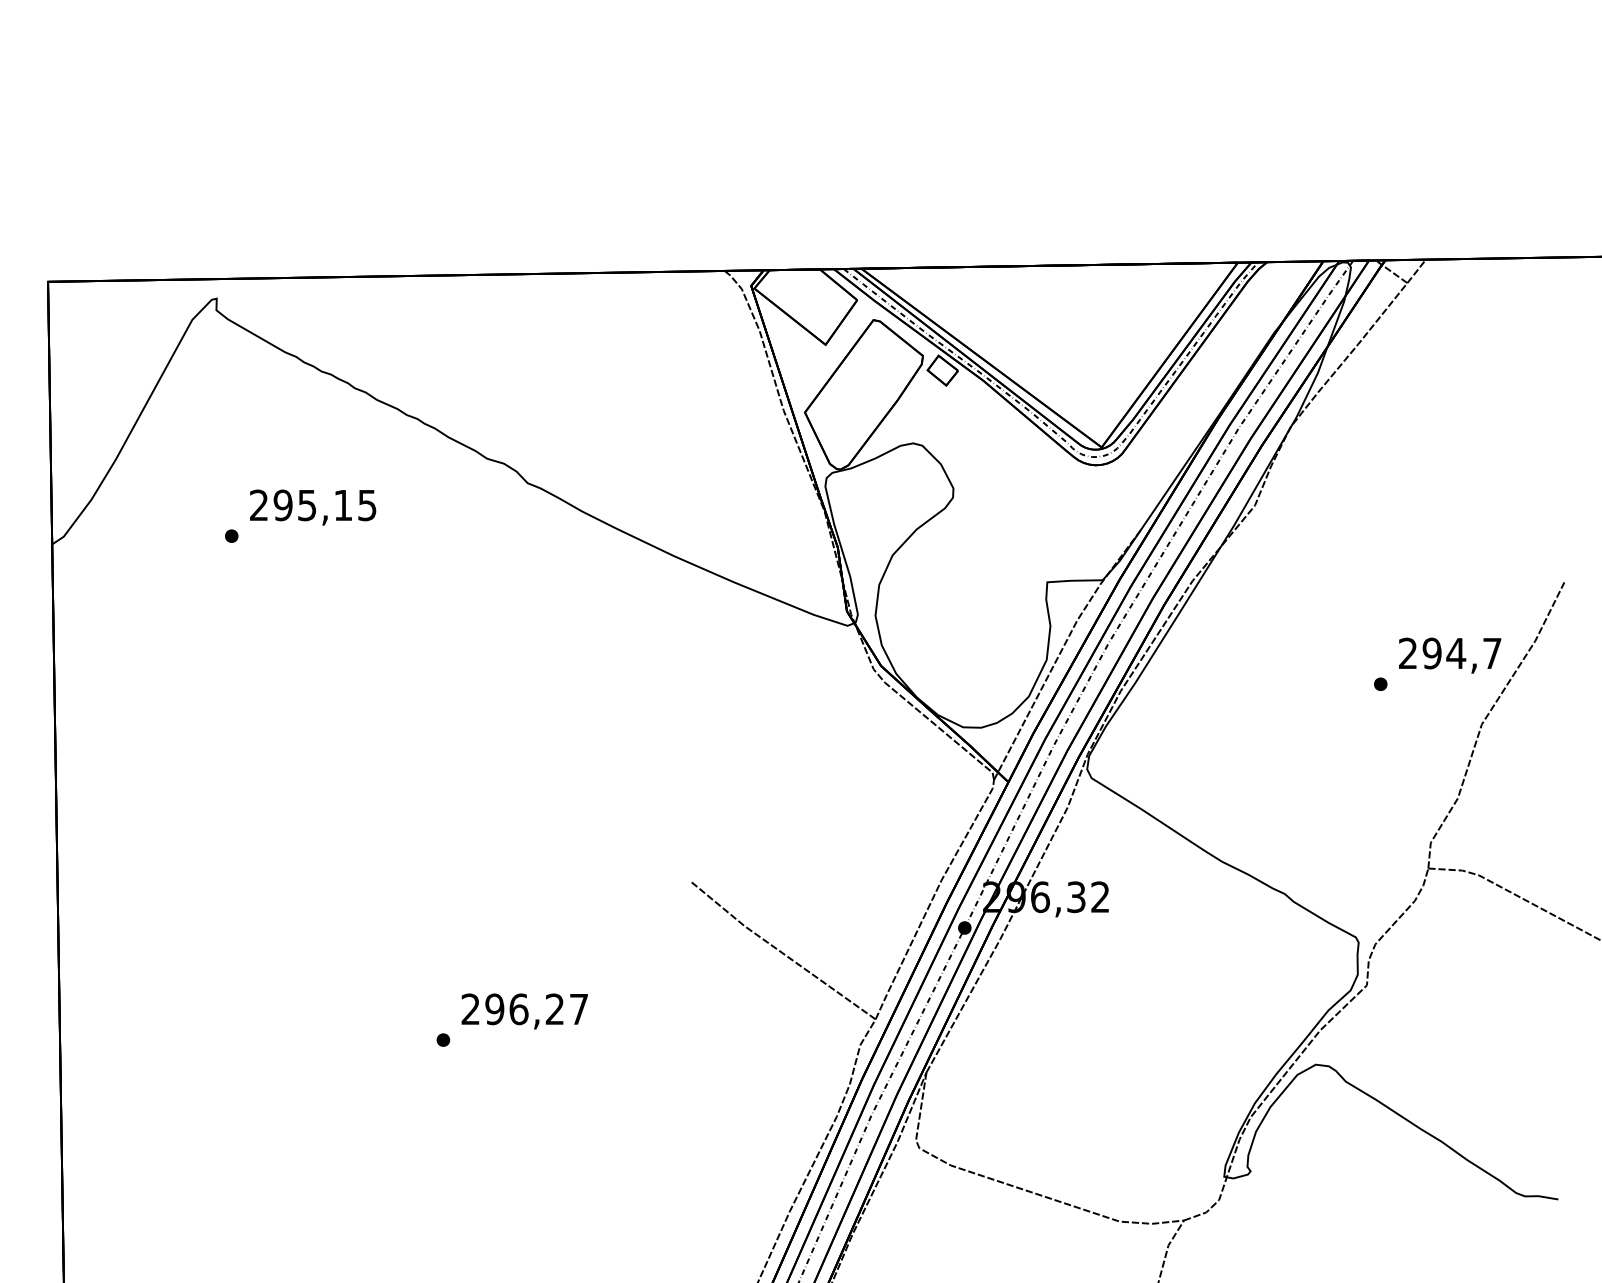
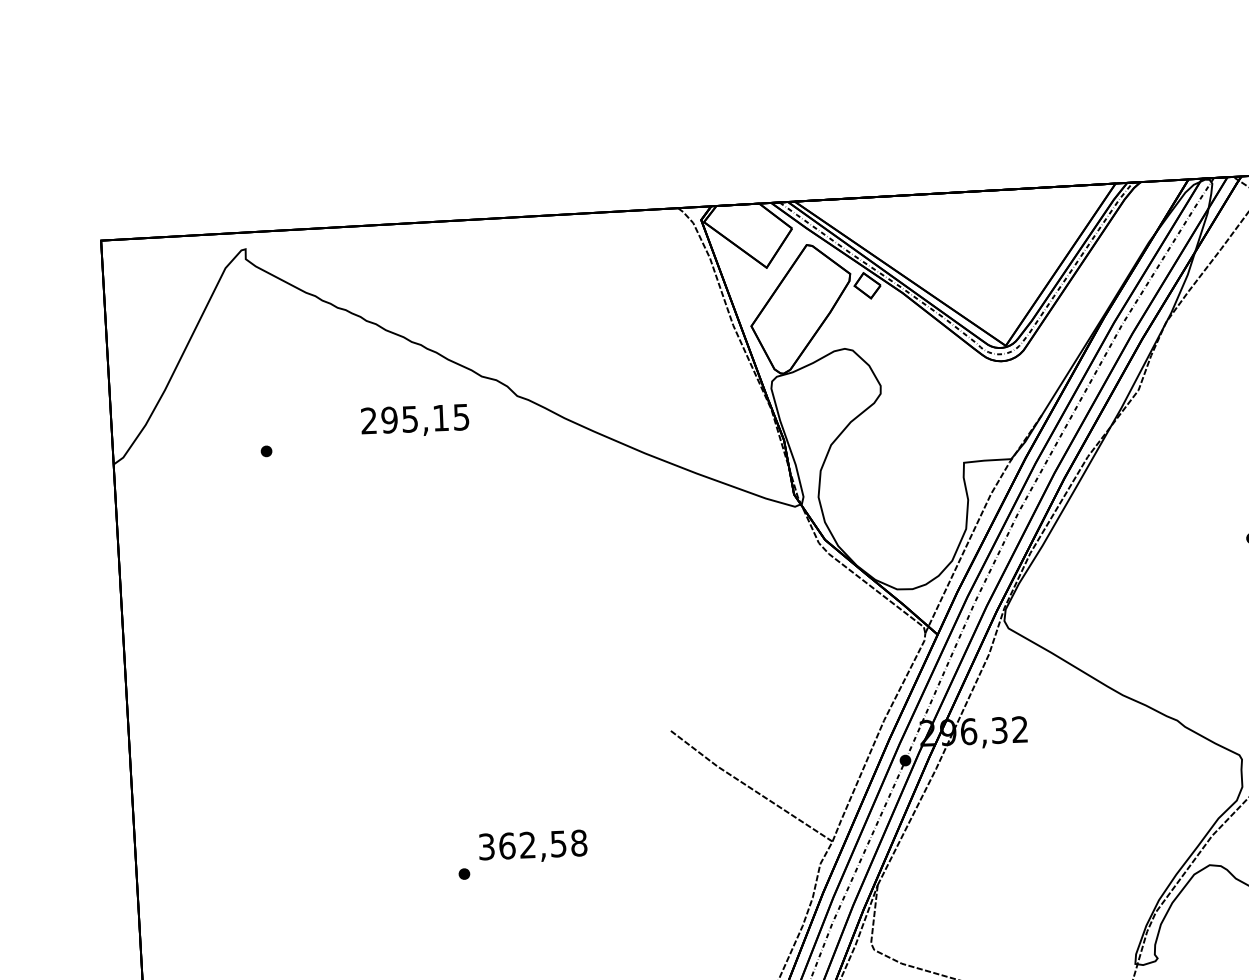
text: (313, 507) -> (415, 420), moved
text: (524, 1009) -> (532, 845), 296,27 -> 362,58

